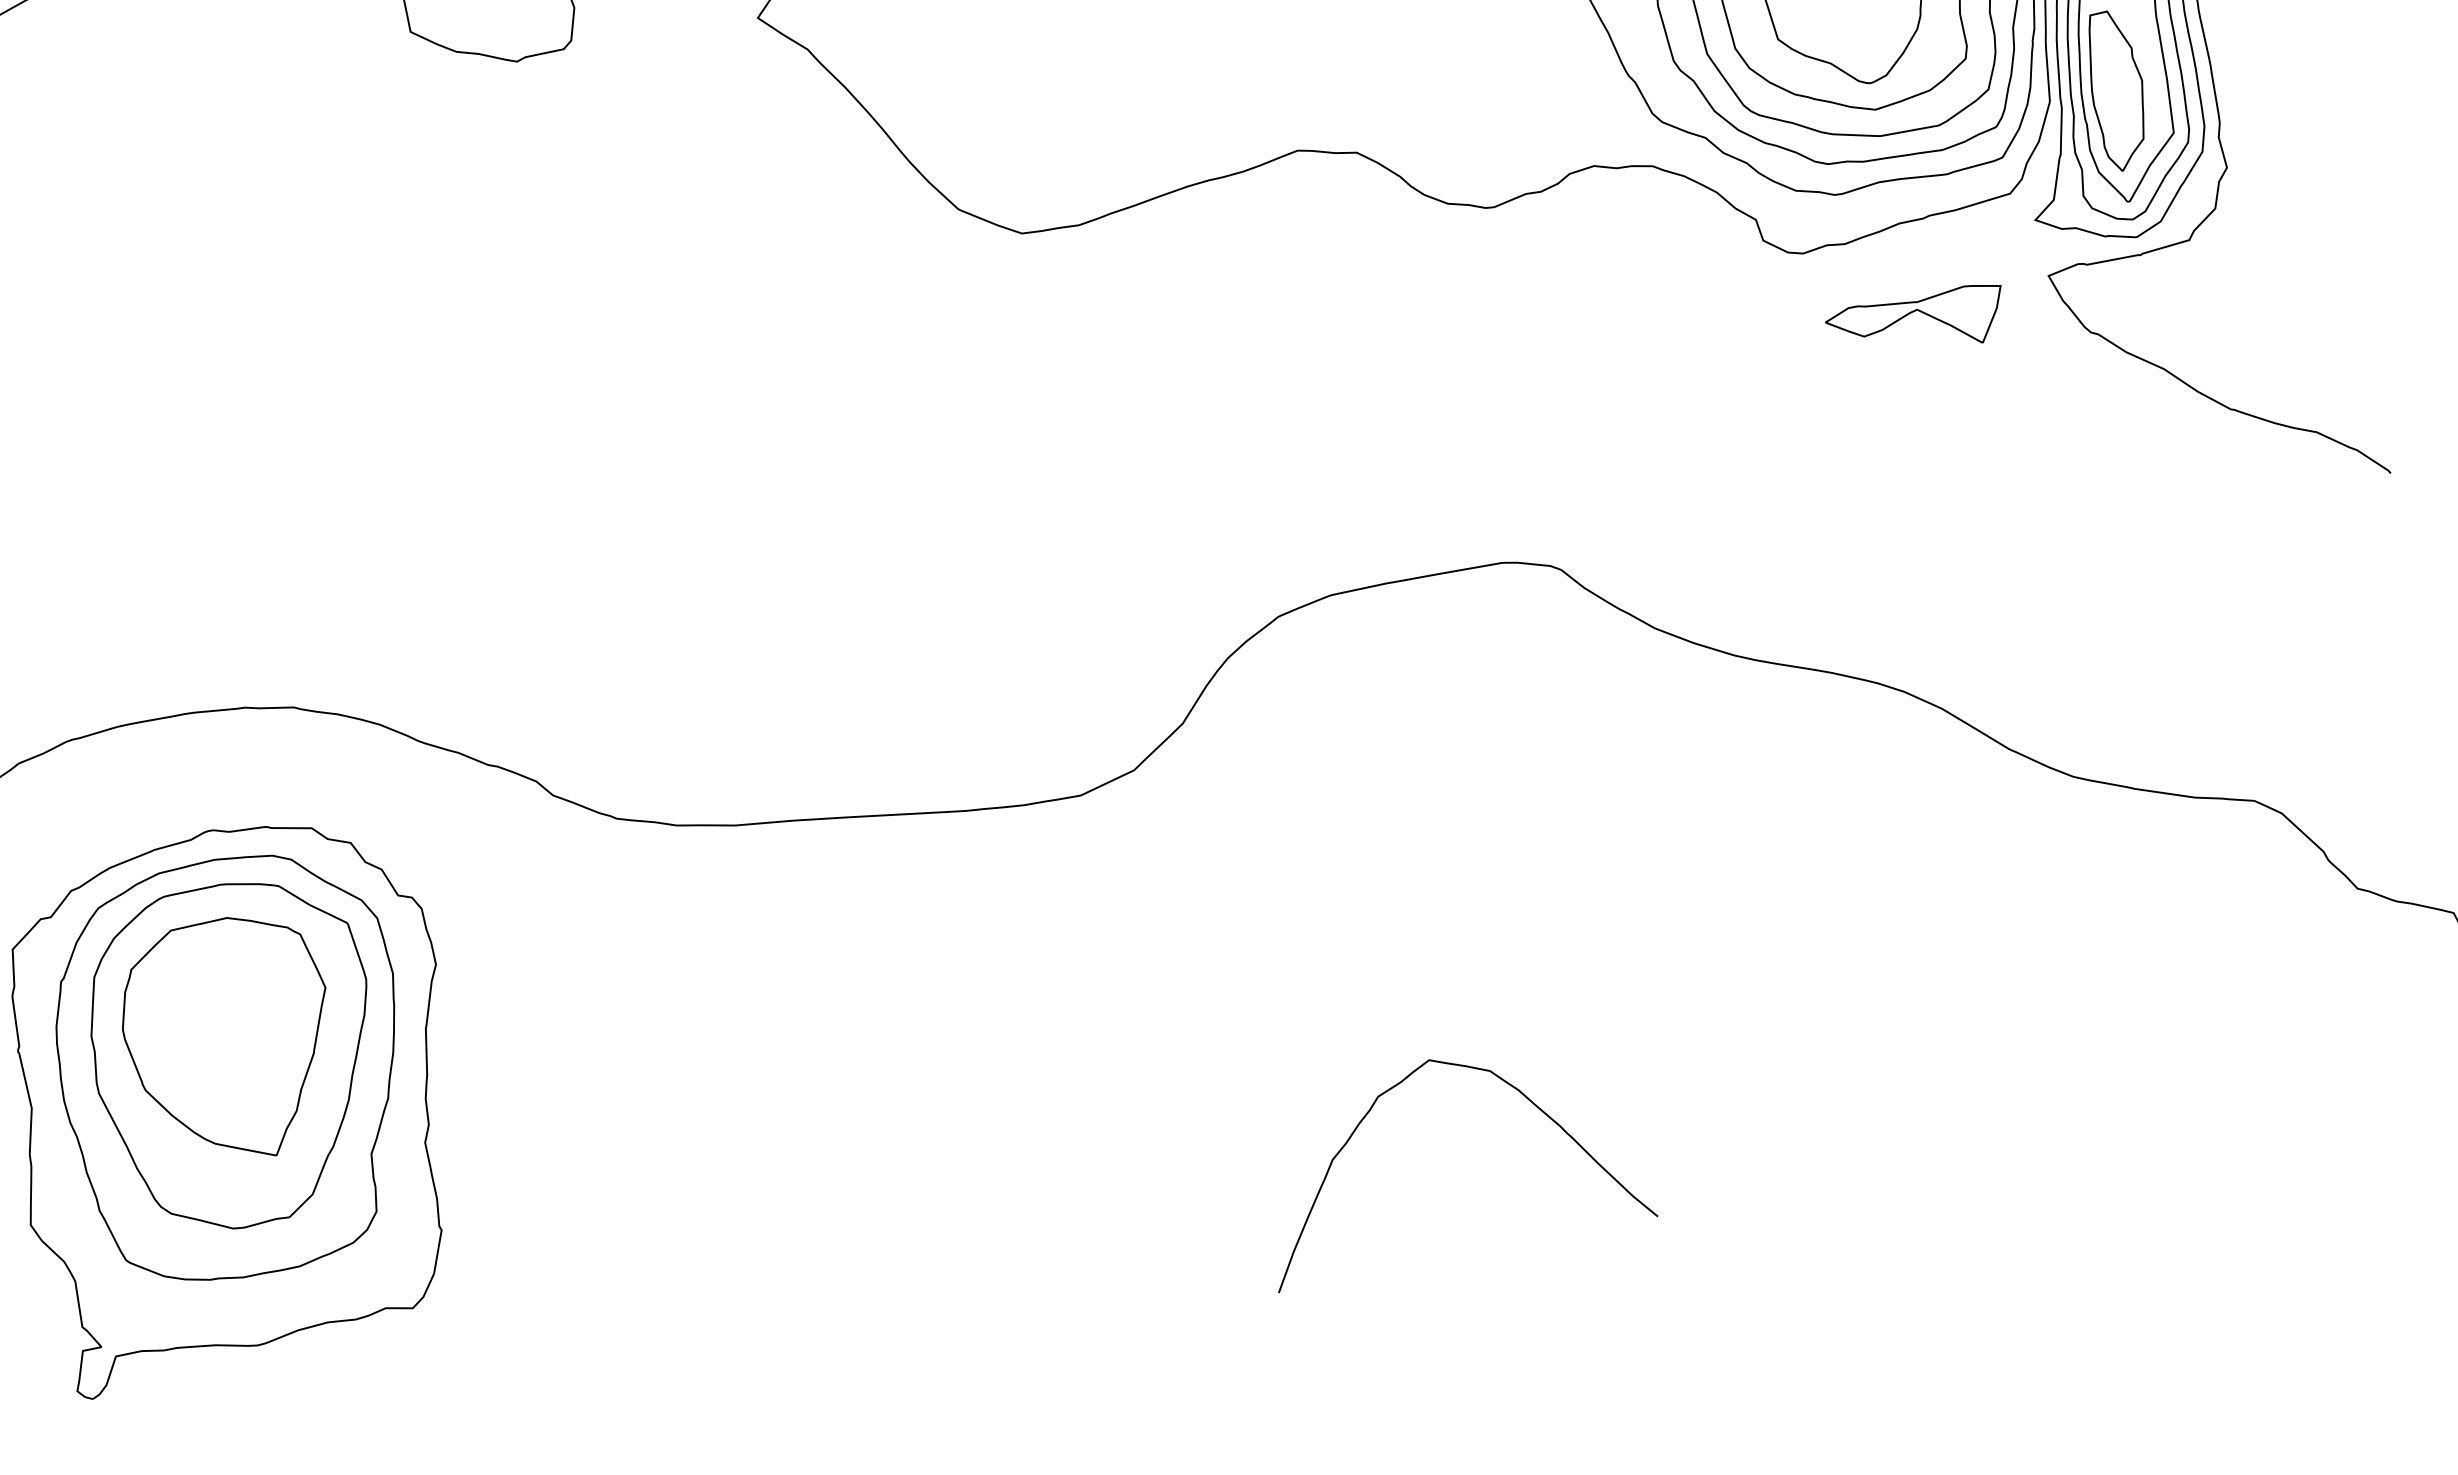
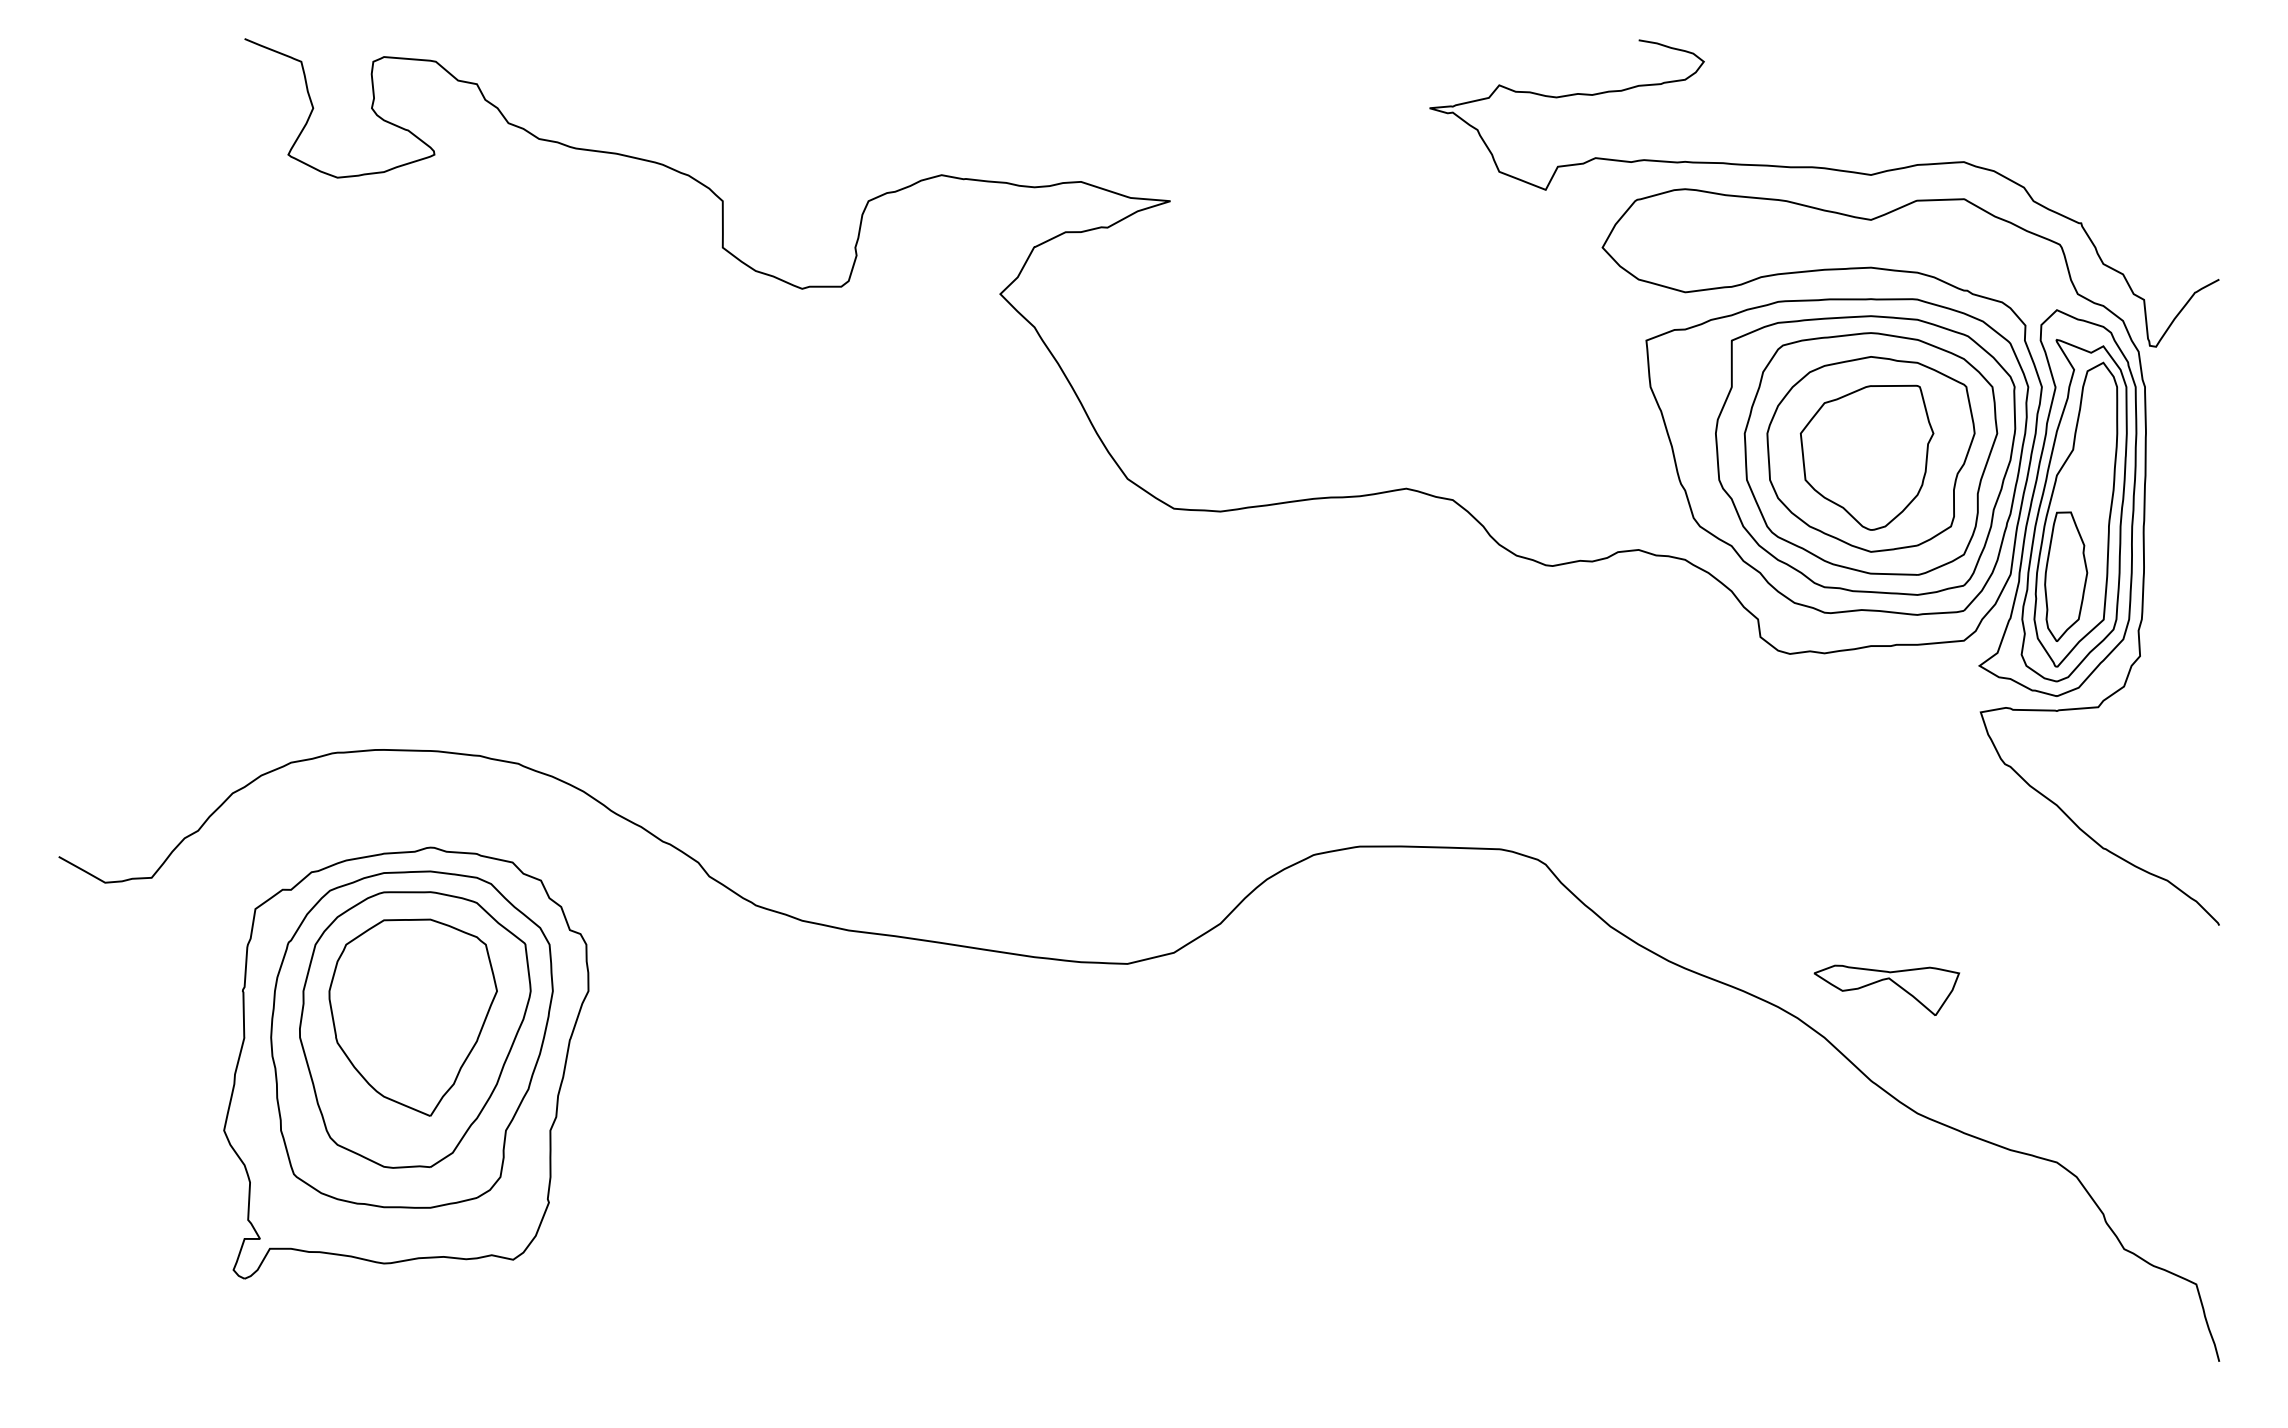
part: (1913, 313) -> (1885, 980), moved
curve: (1400, 1083) -> (1333, 1245), removed

